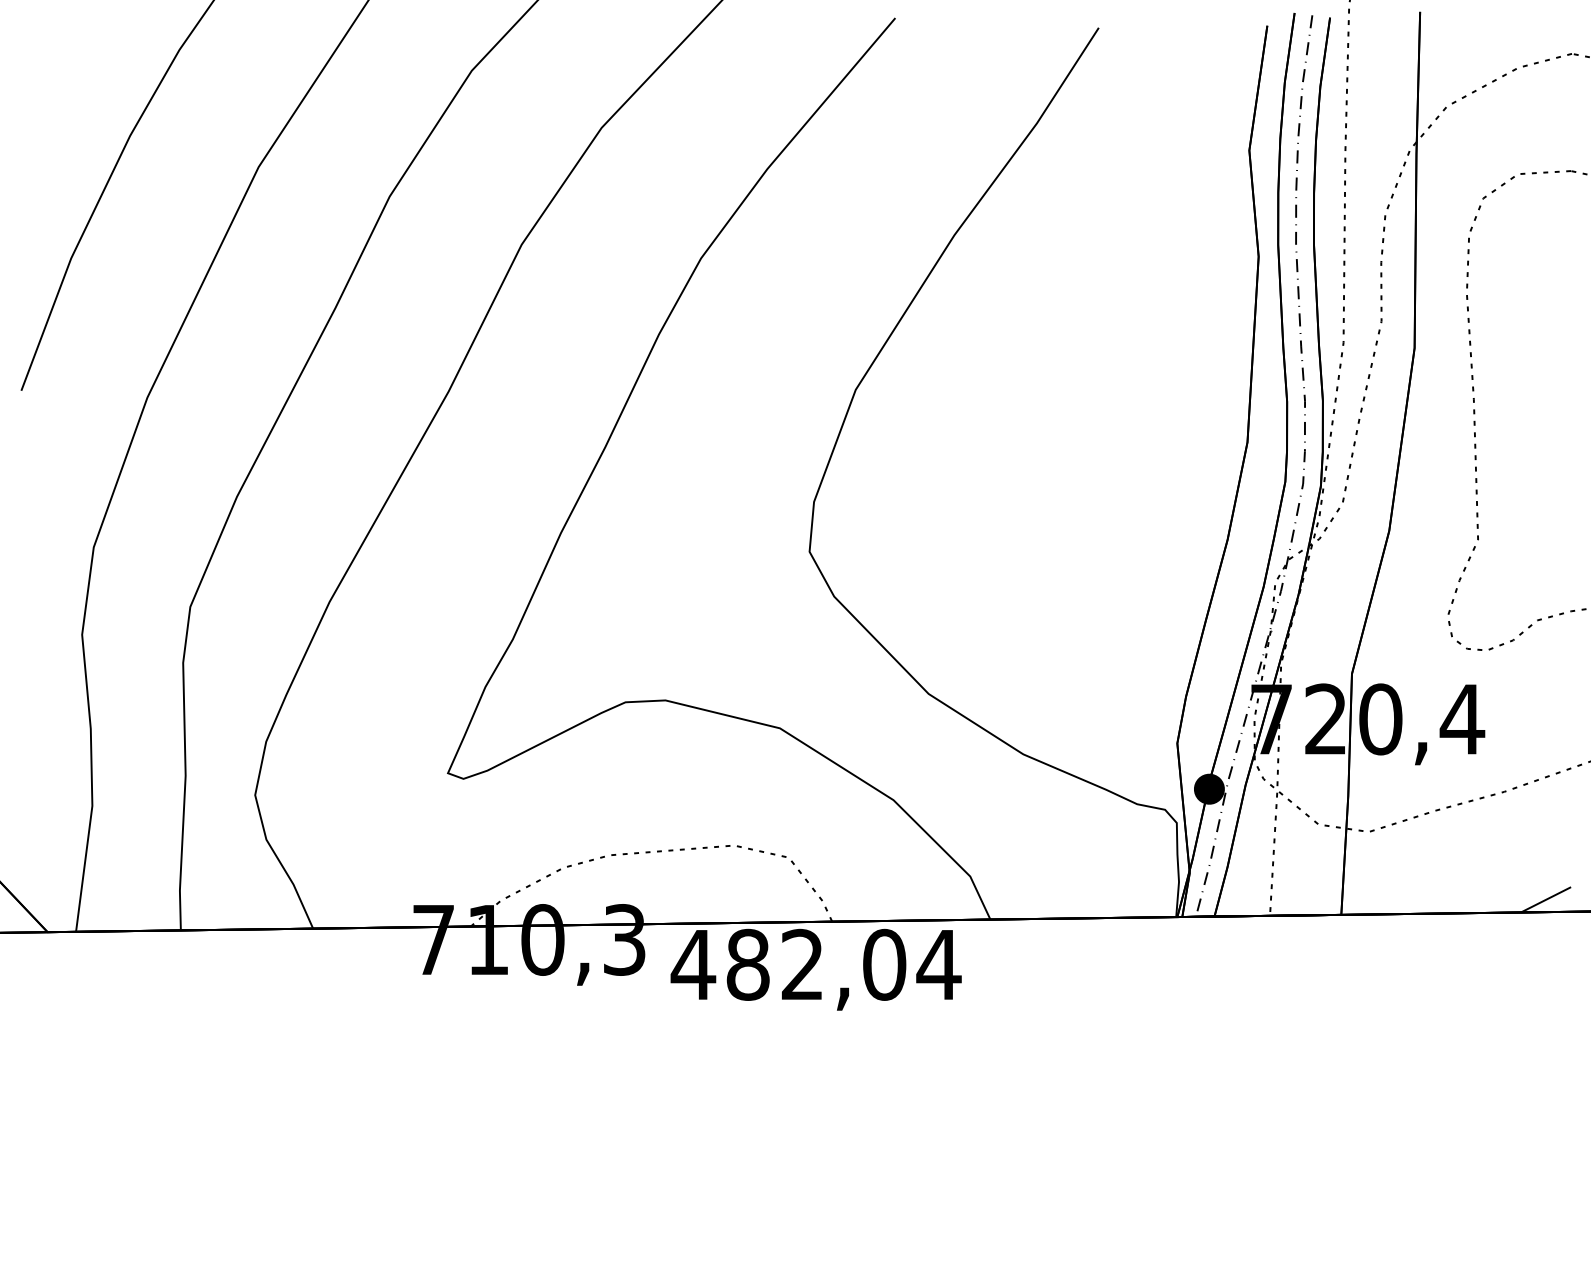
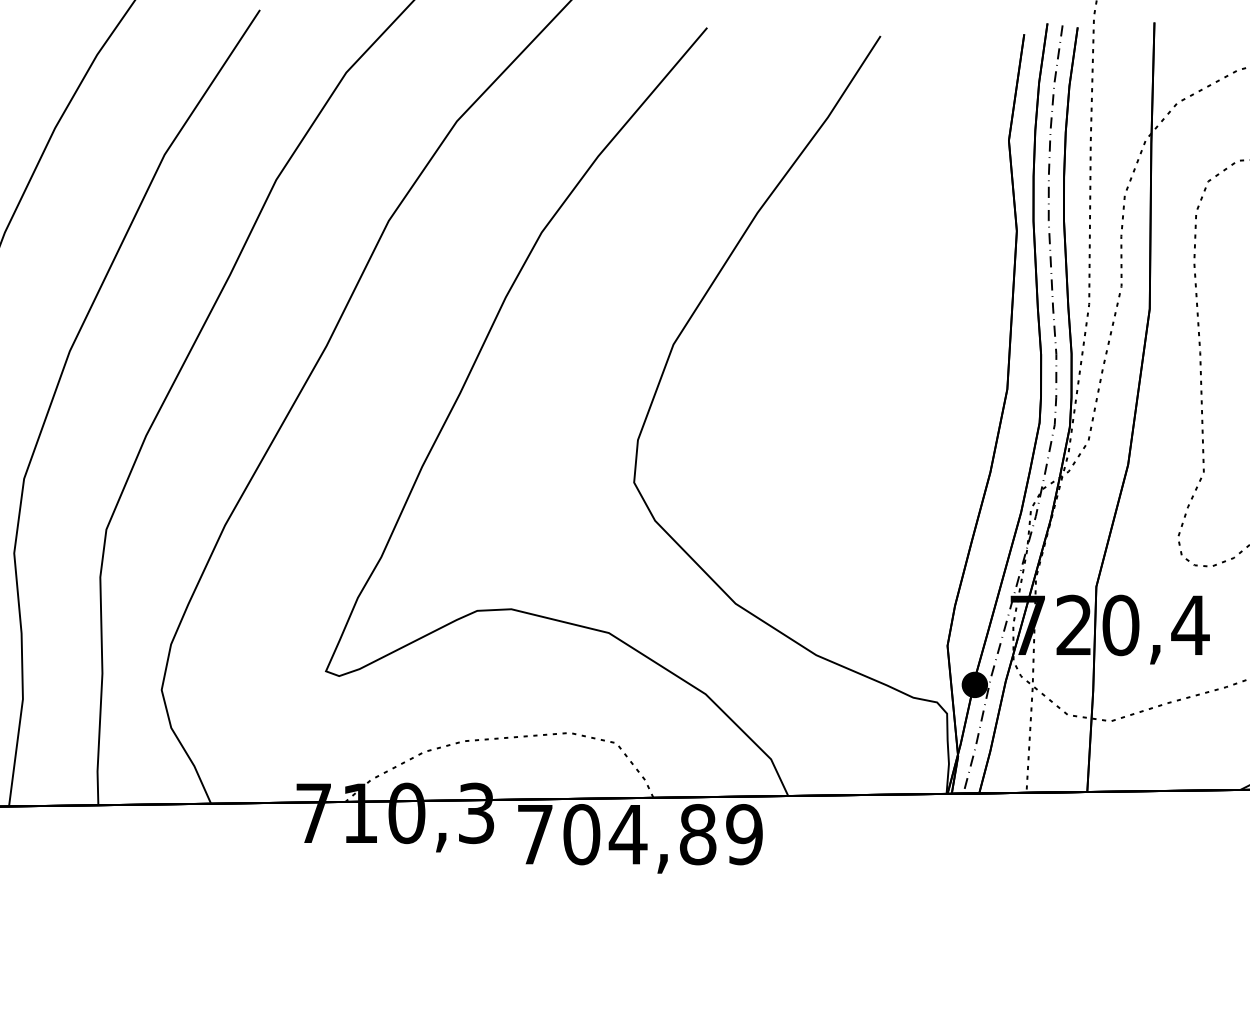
text: (815, 964) -> (639, 834), 482,04 -> 704,89

